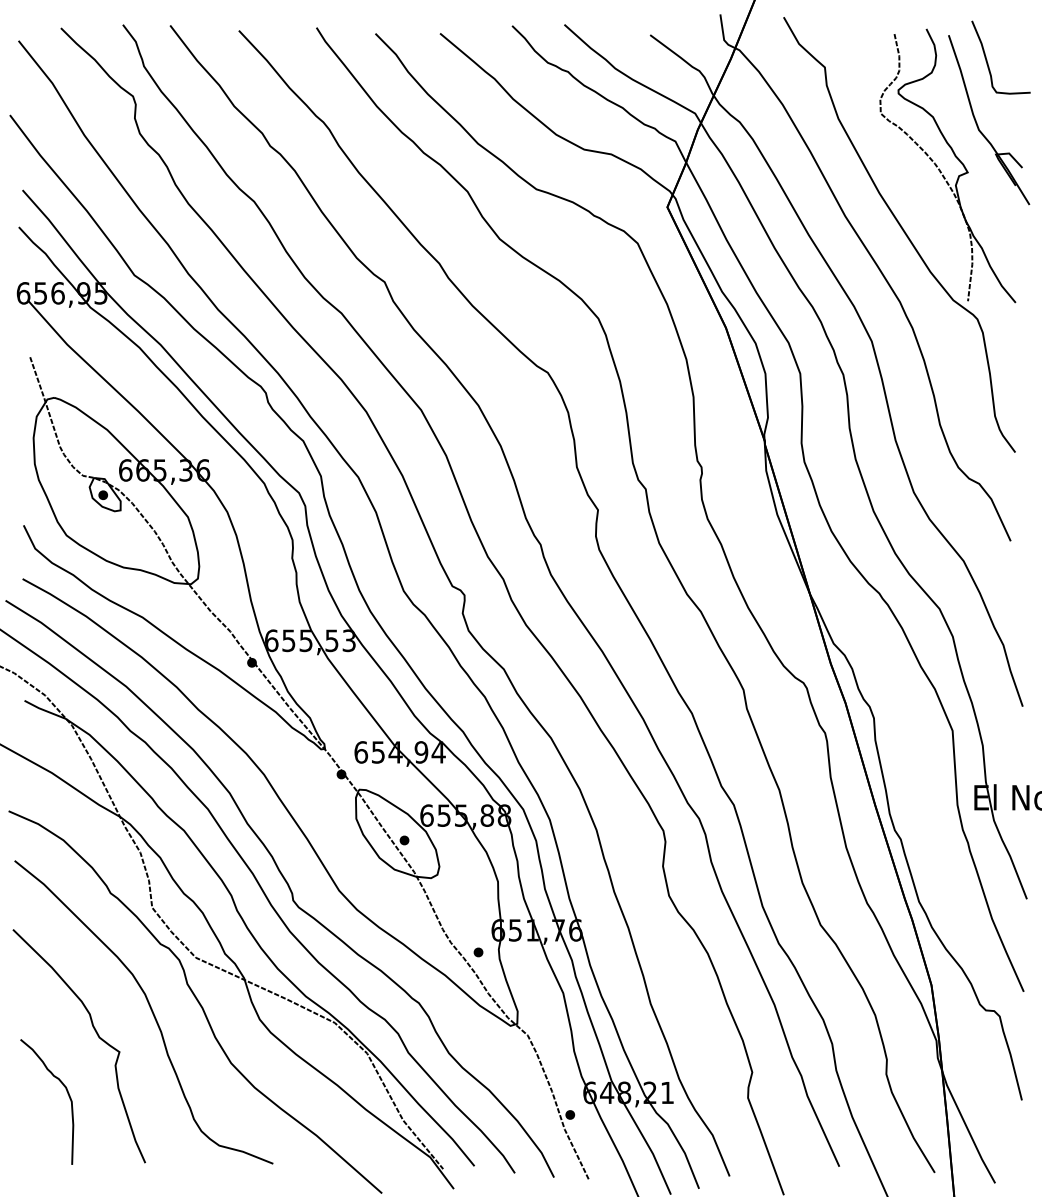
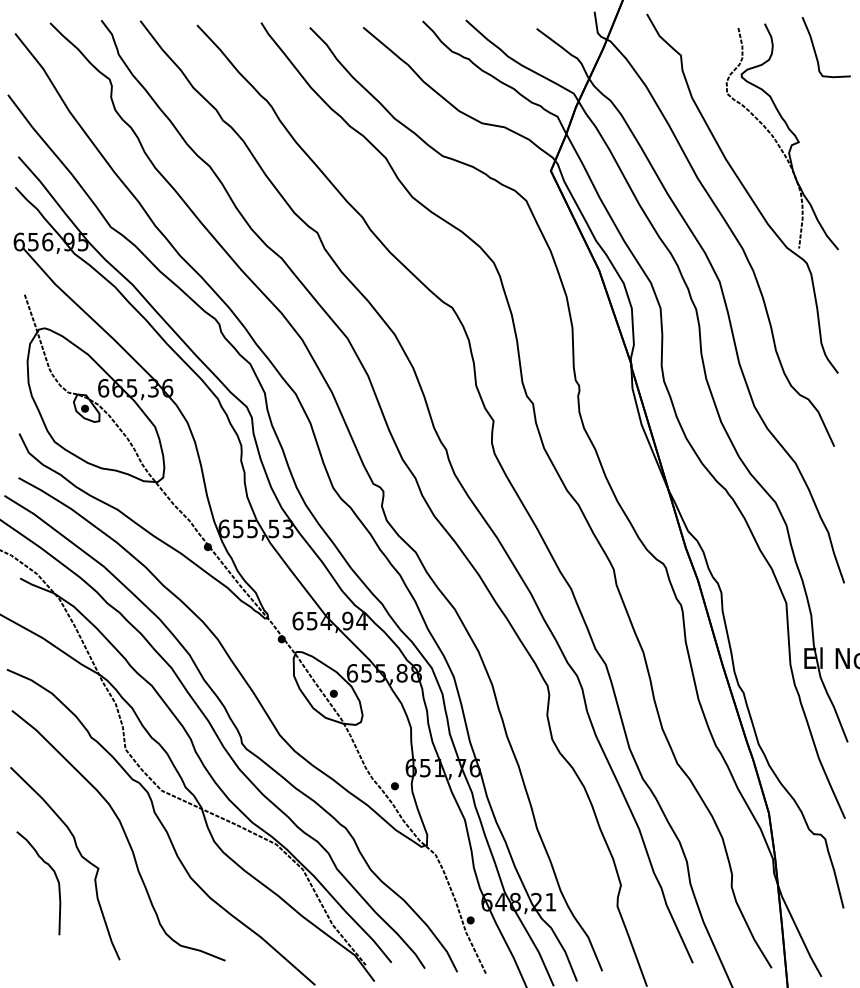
part: (978, 125) -> (807, 103), removed
curve: (67, 1094) -> (55, 877), moved

